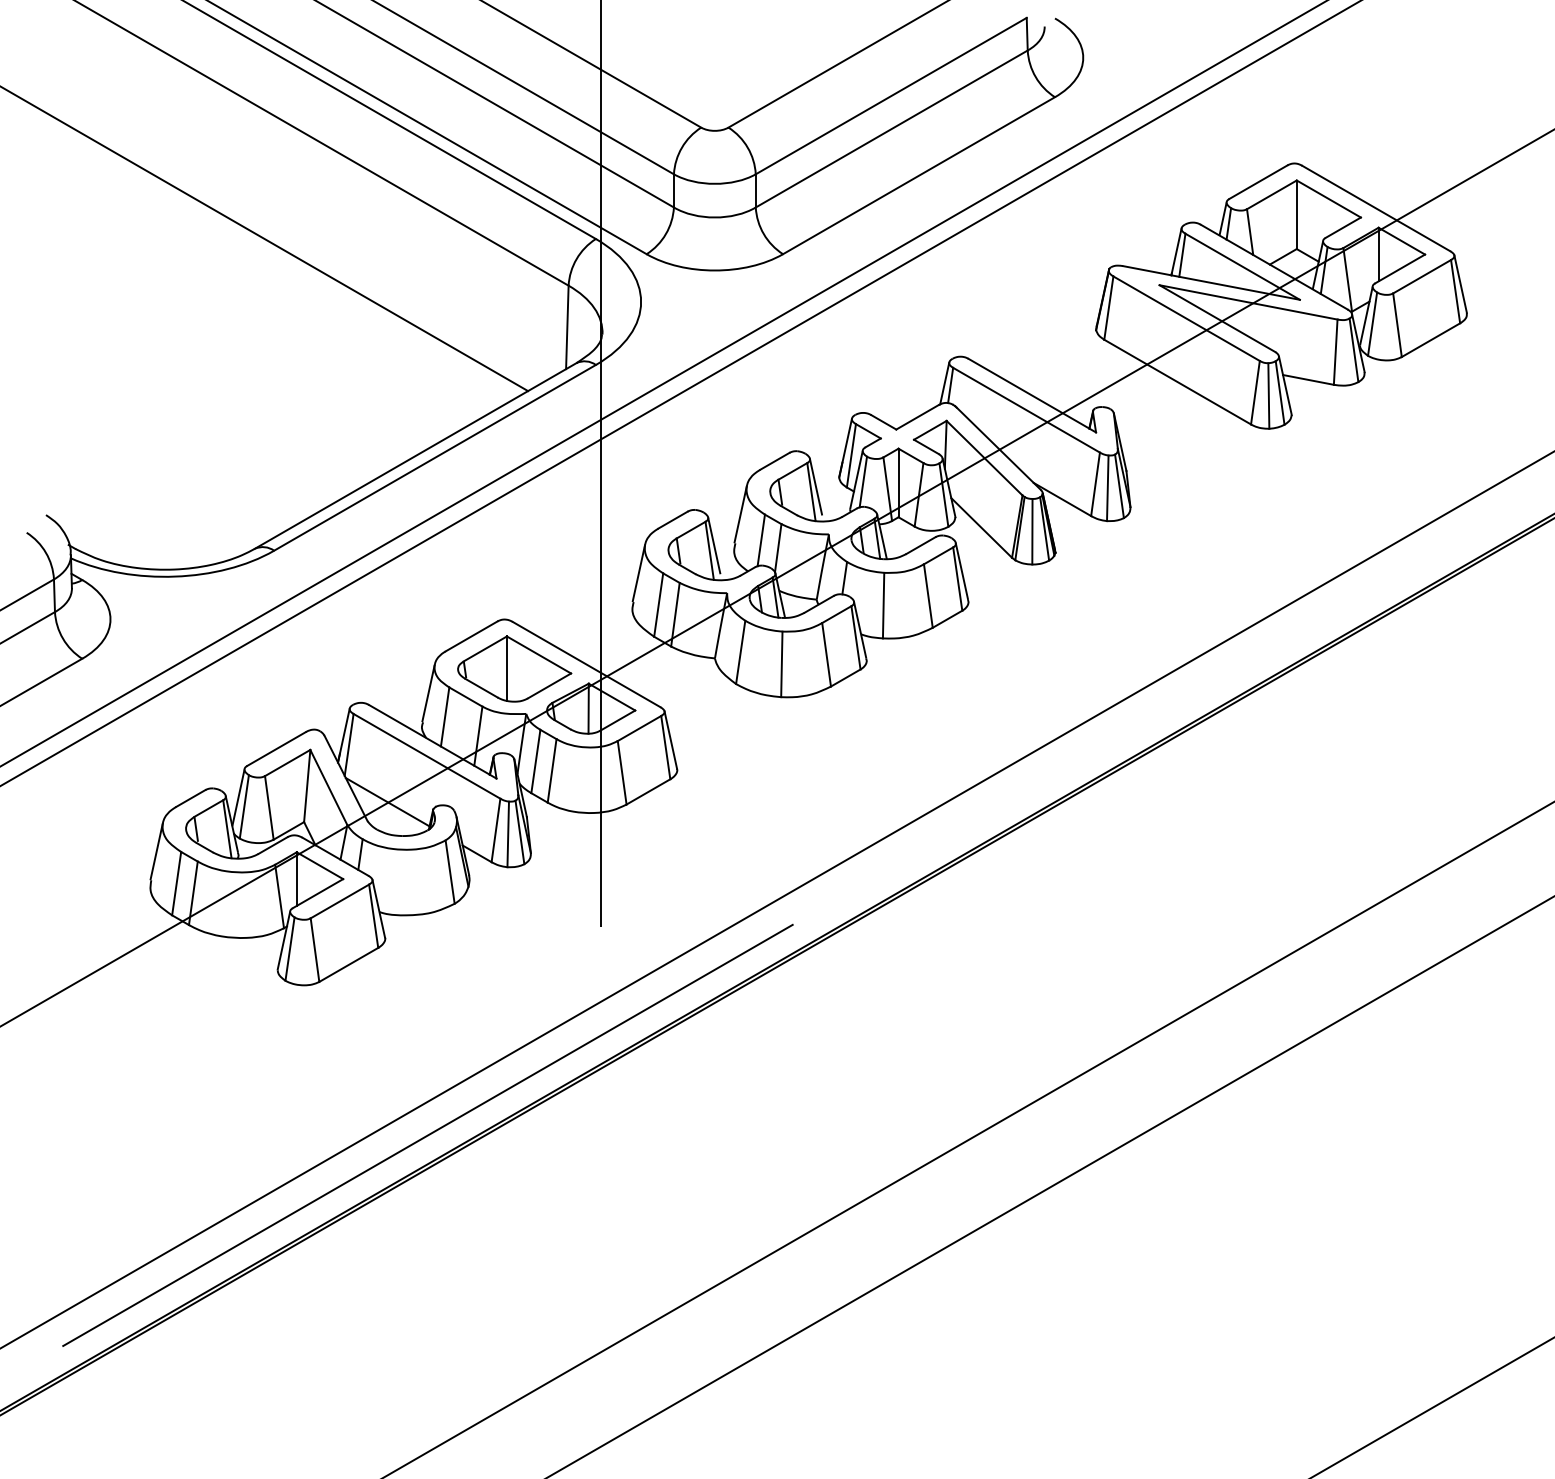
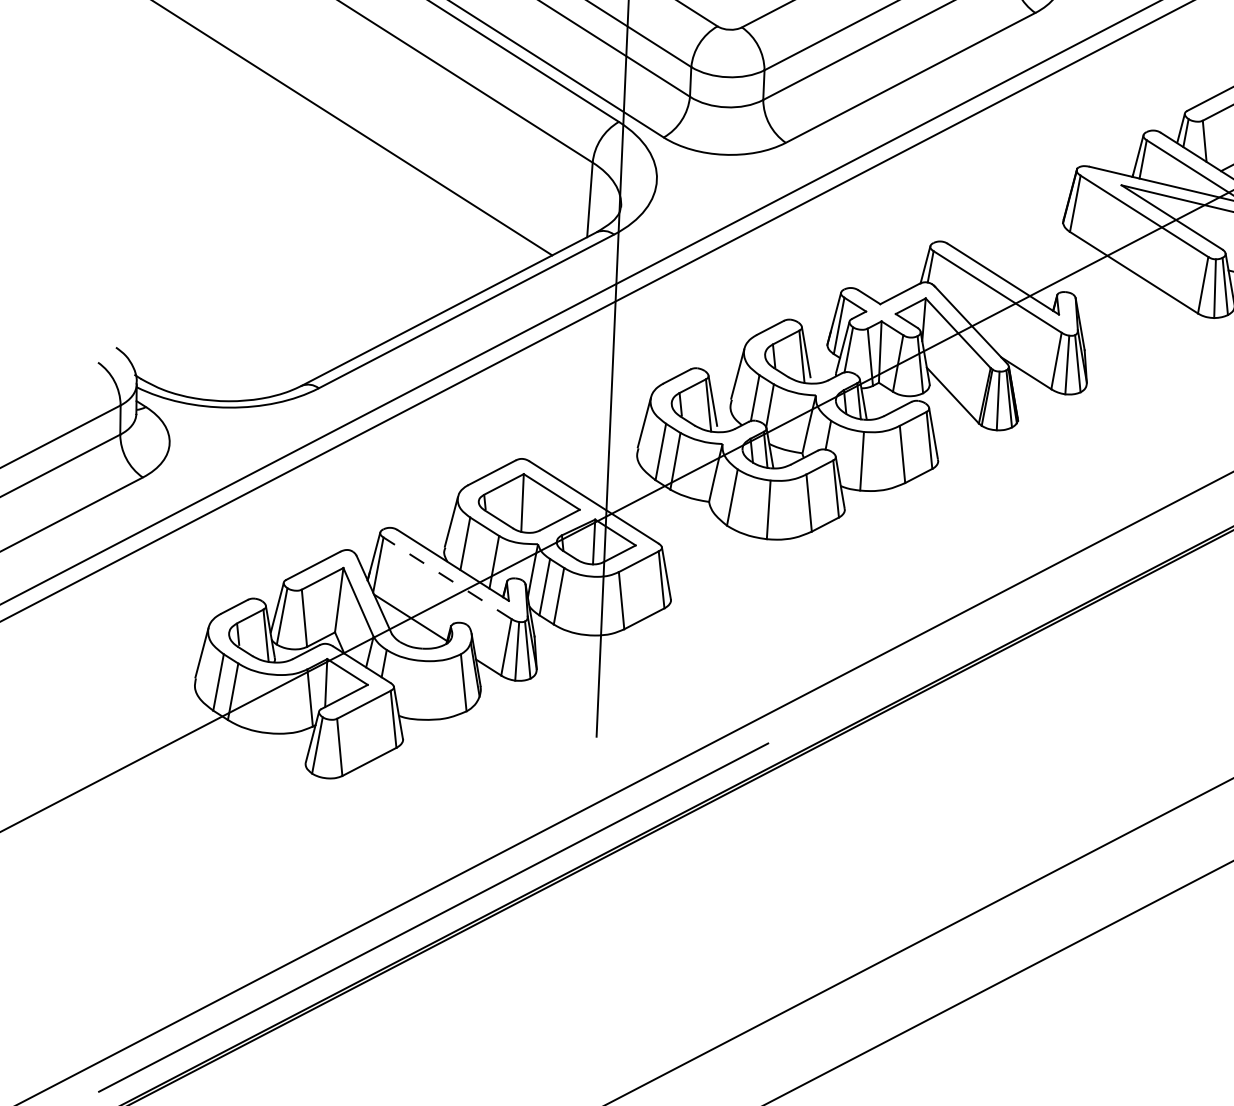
line: (427, 756) -> (448, 578), solid -> dashed

